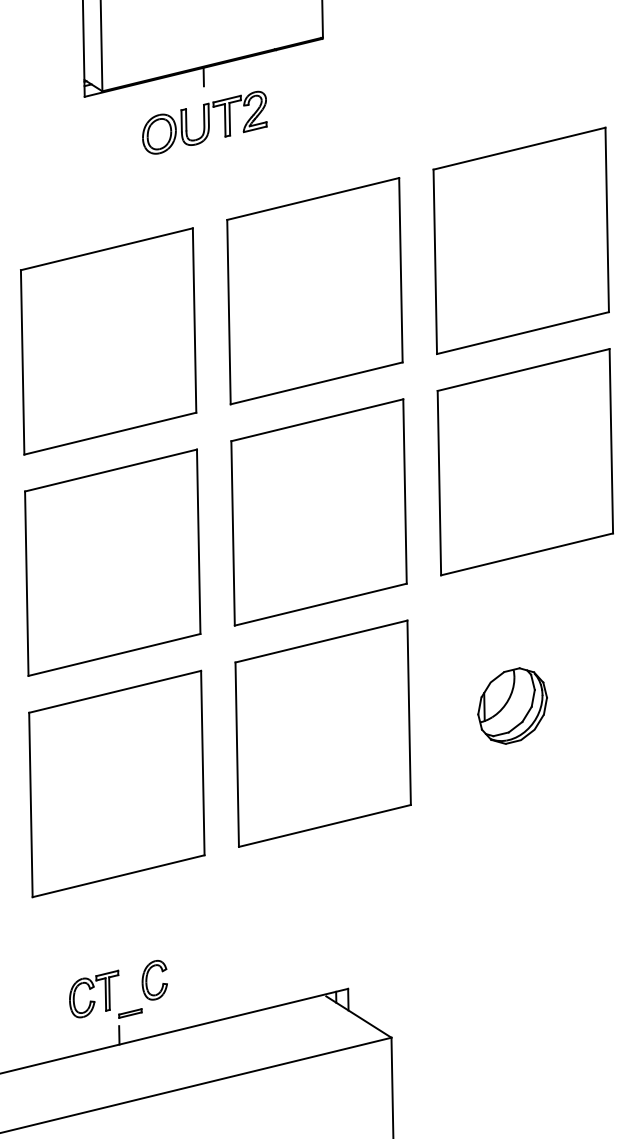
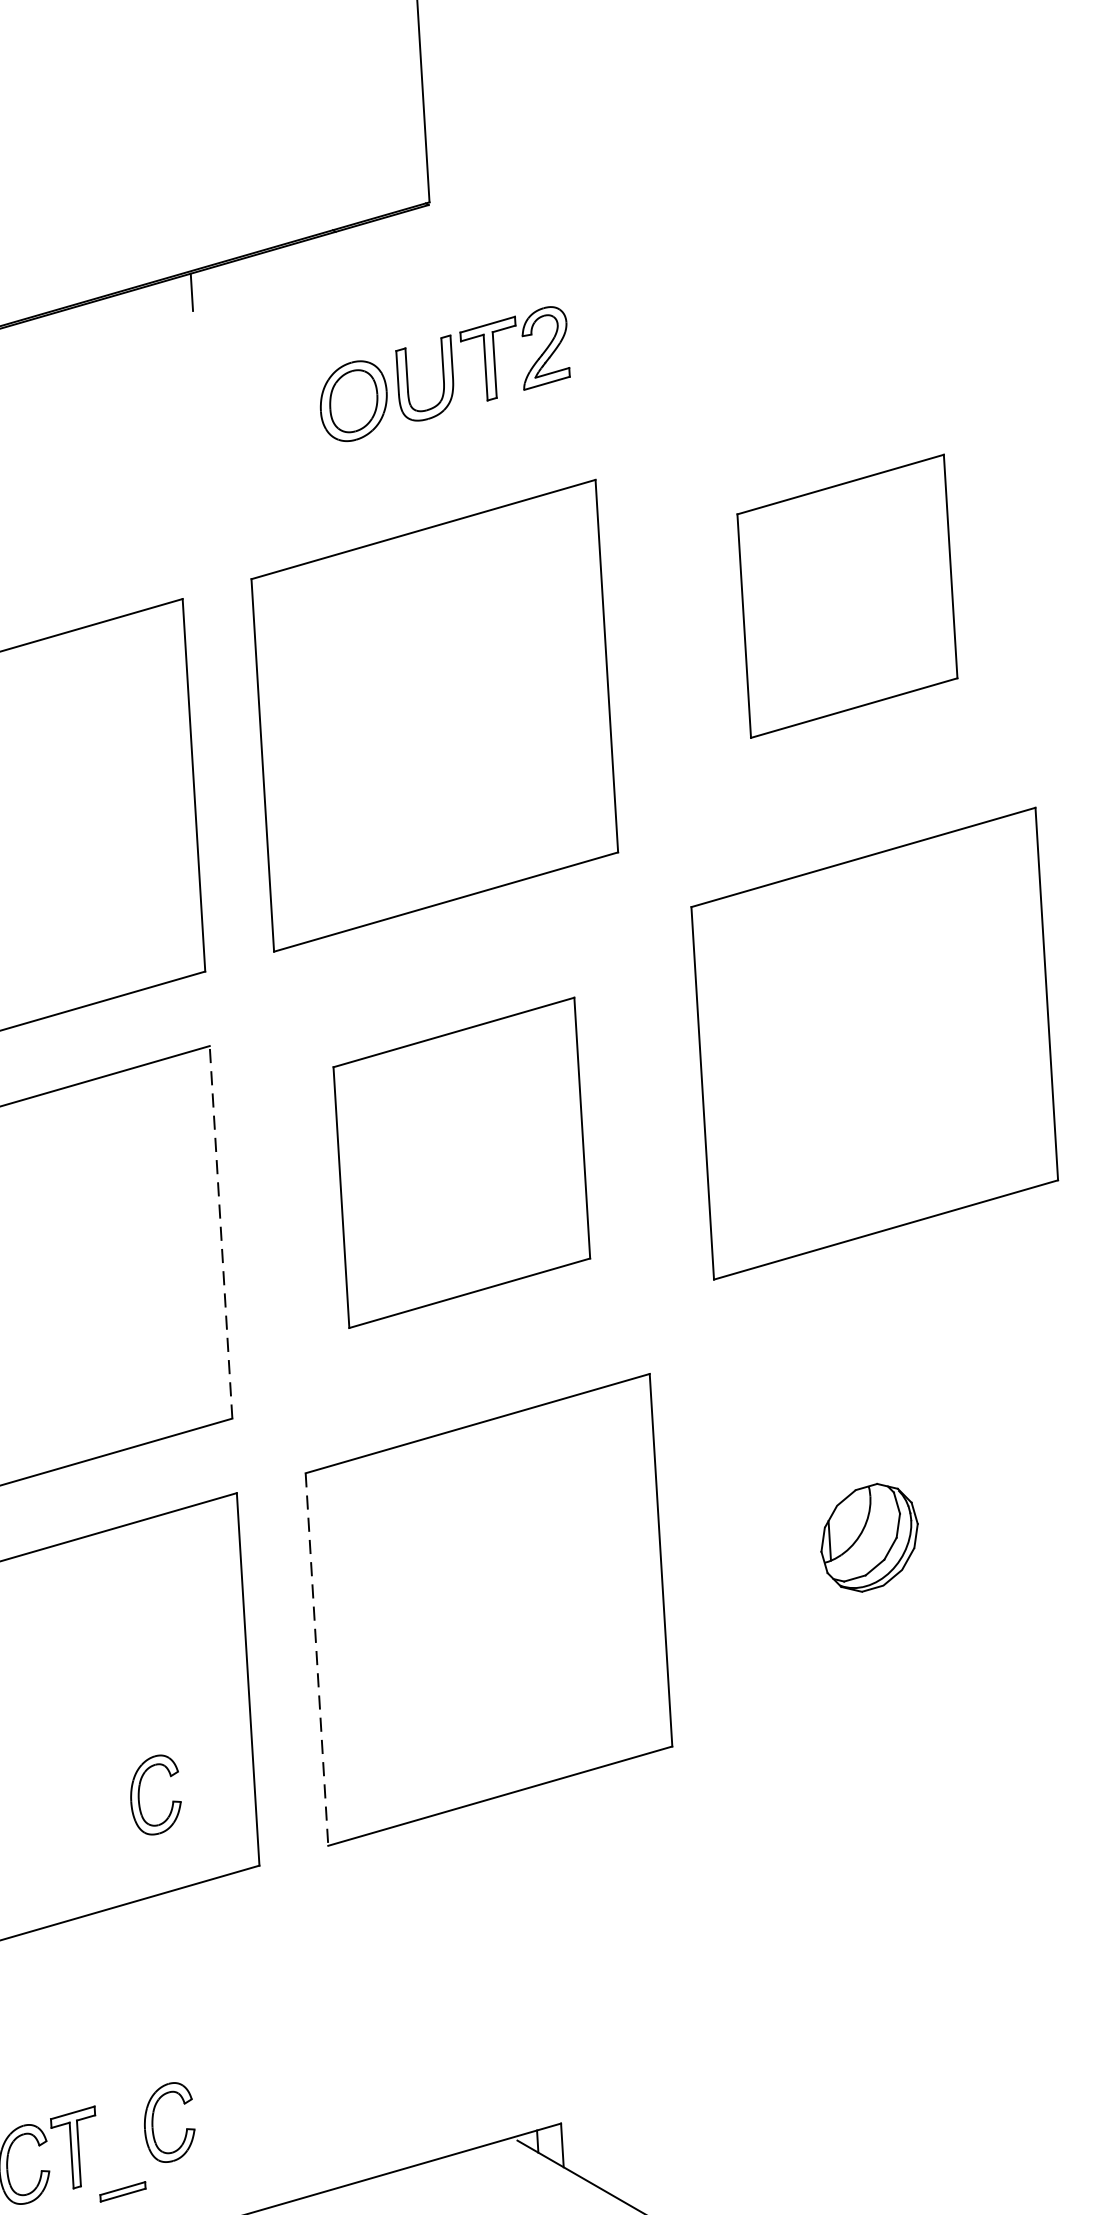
part: (204, 122) -> (443, 373), moved
part: (520, 240) -> (846, 595), size x0.6
part: (318, 512) -> (460, 1162), size x0.7
line: (198, 541) -> (220, 1231), solid -> dashed
part: (512, 705) -> (869, 1536), size x0.7
line: (237, 755) -> (317, 1661), solid -> dashed
part: (147, 818) -> (140, 1796), added

